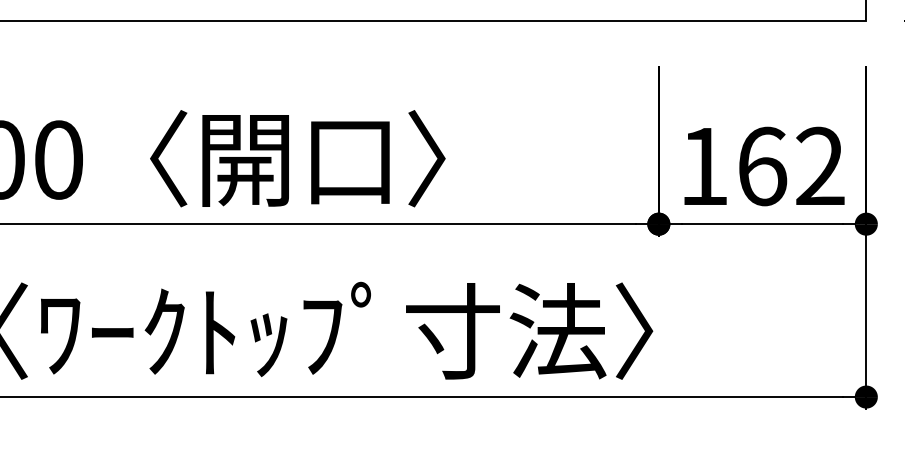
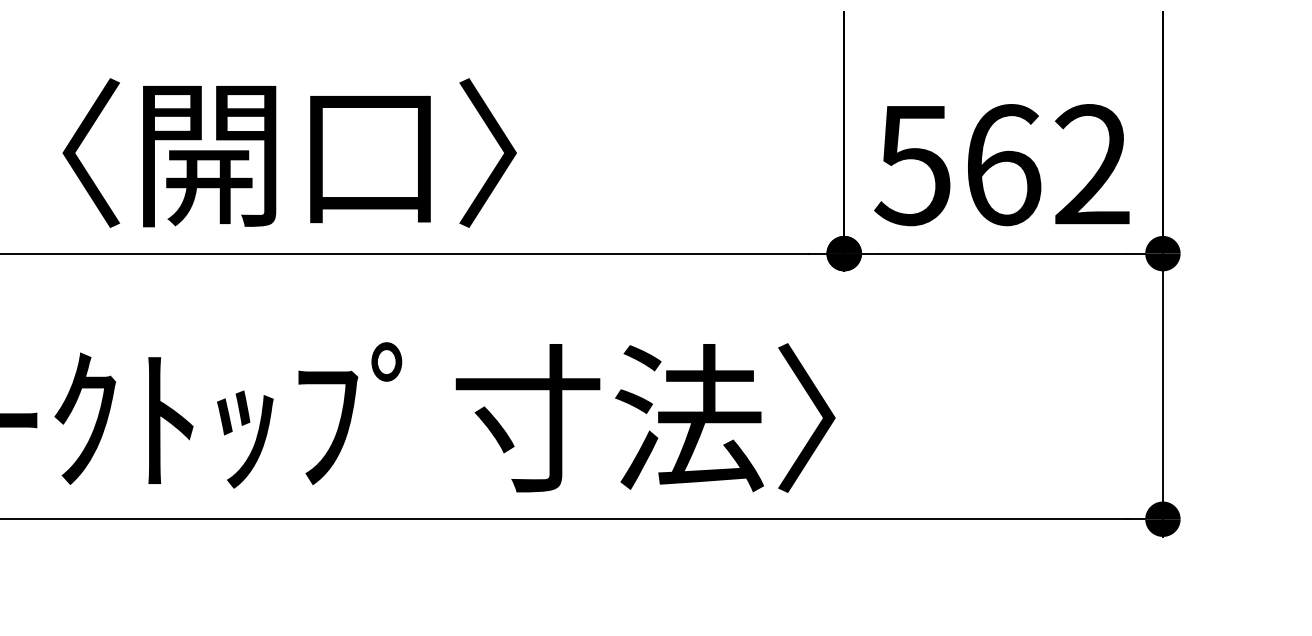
text: (702, 167) -> (911, 166), 162 -> 562

